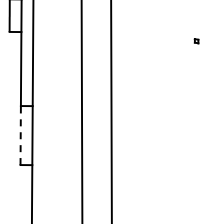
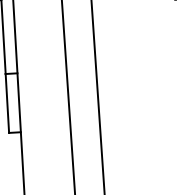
line: (20, 135) -> (7, 103), dashed -> solid

